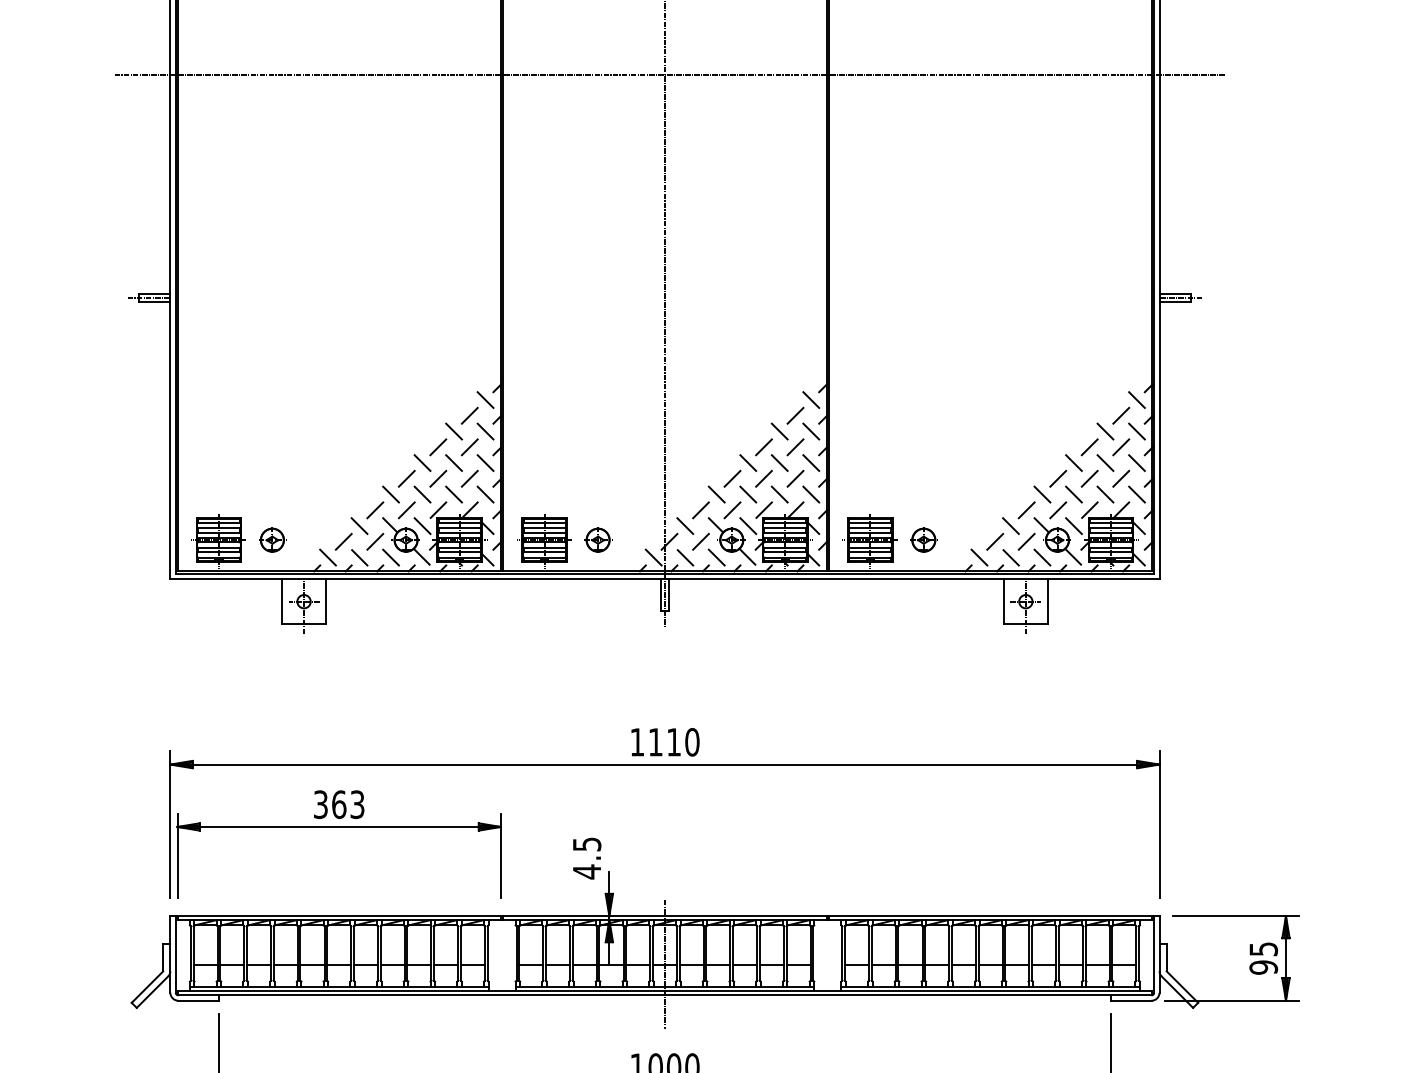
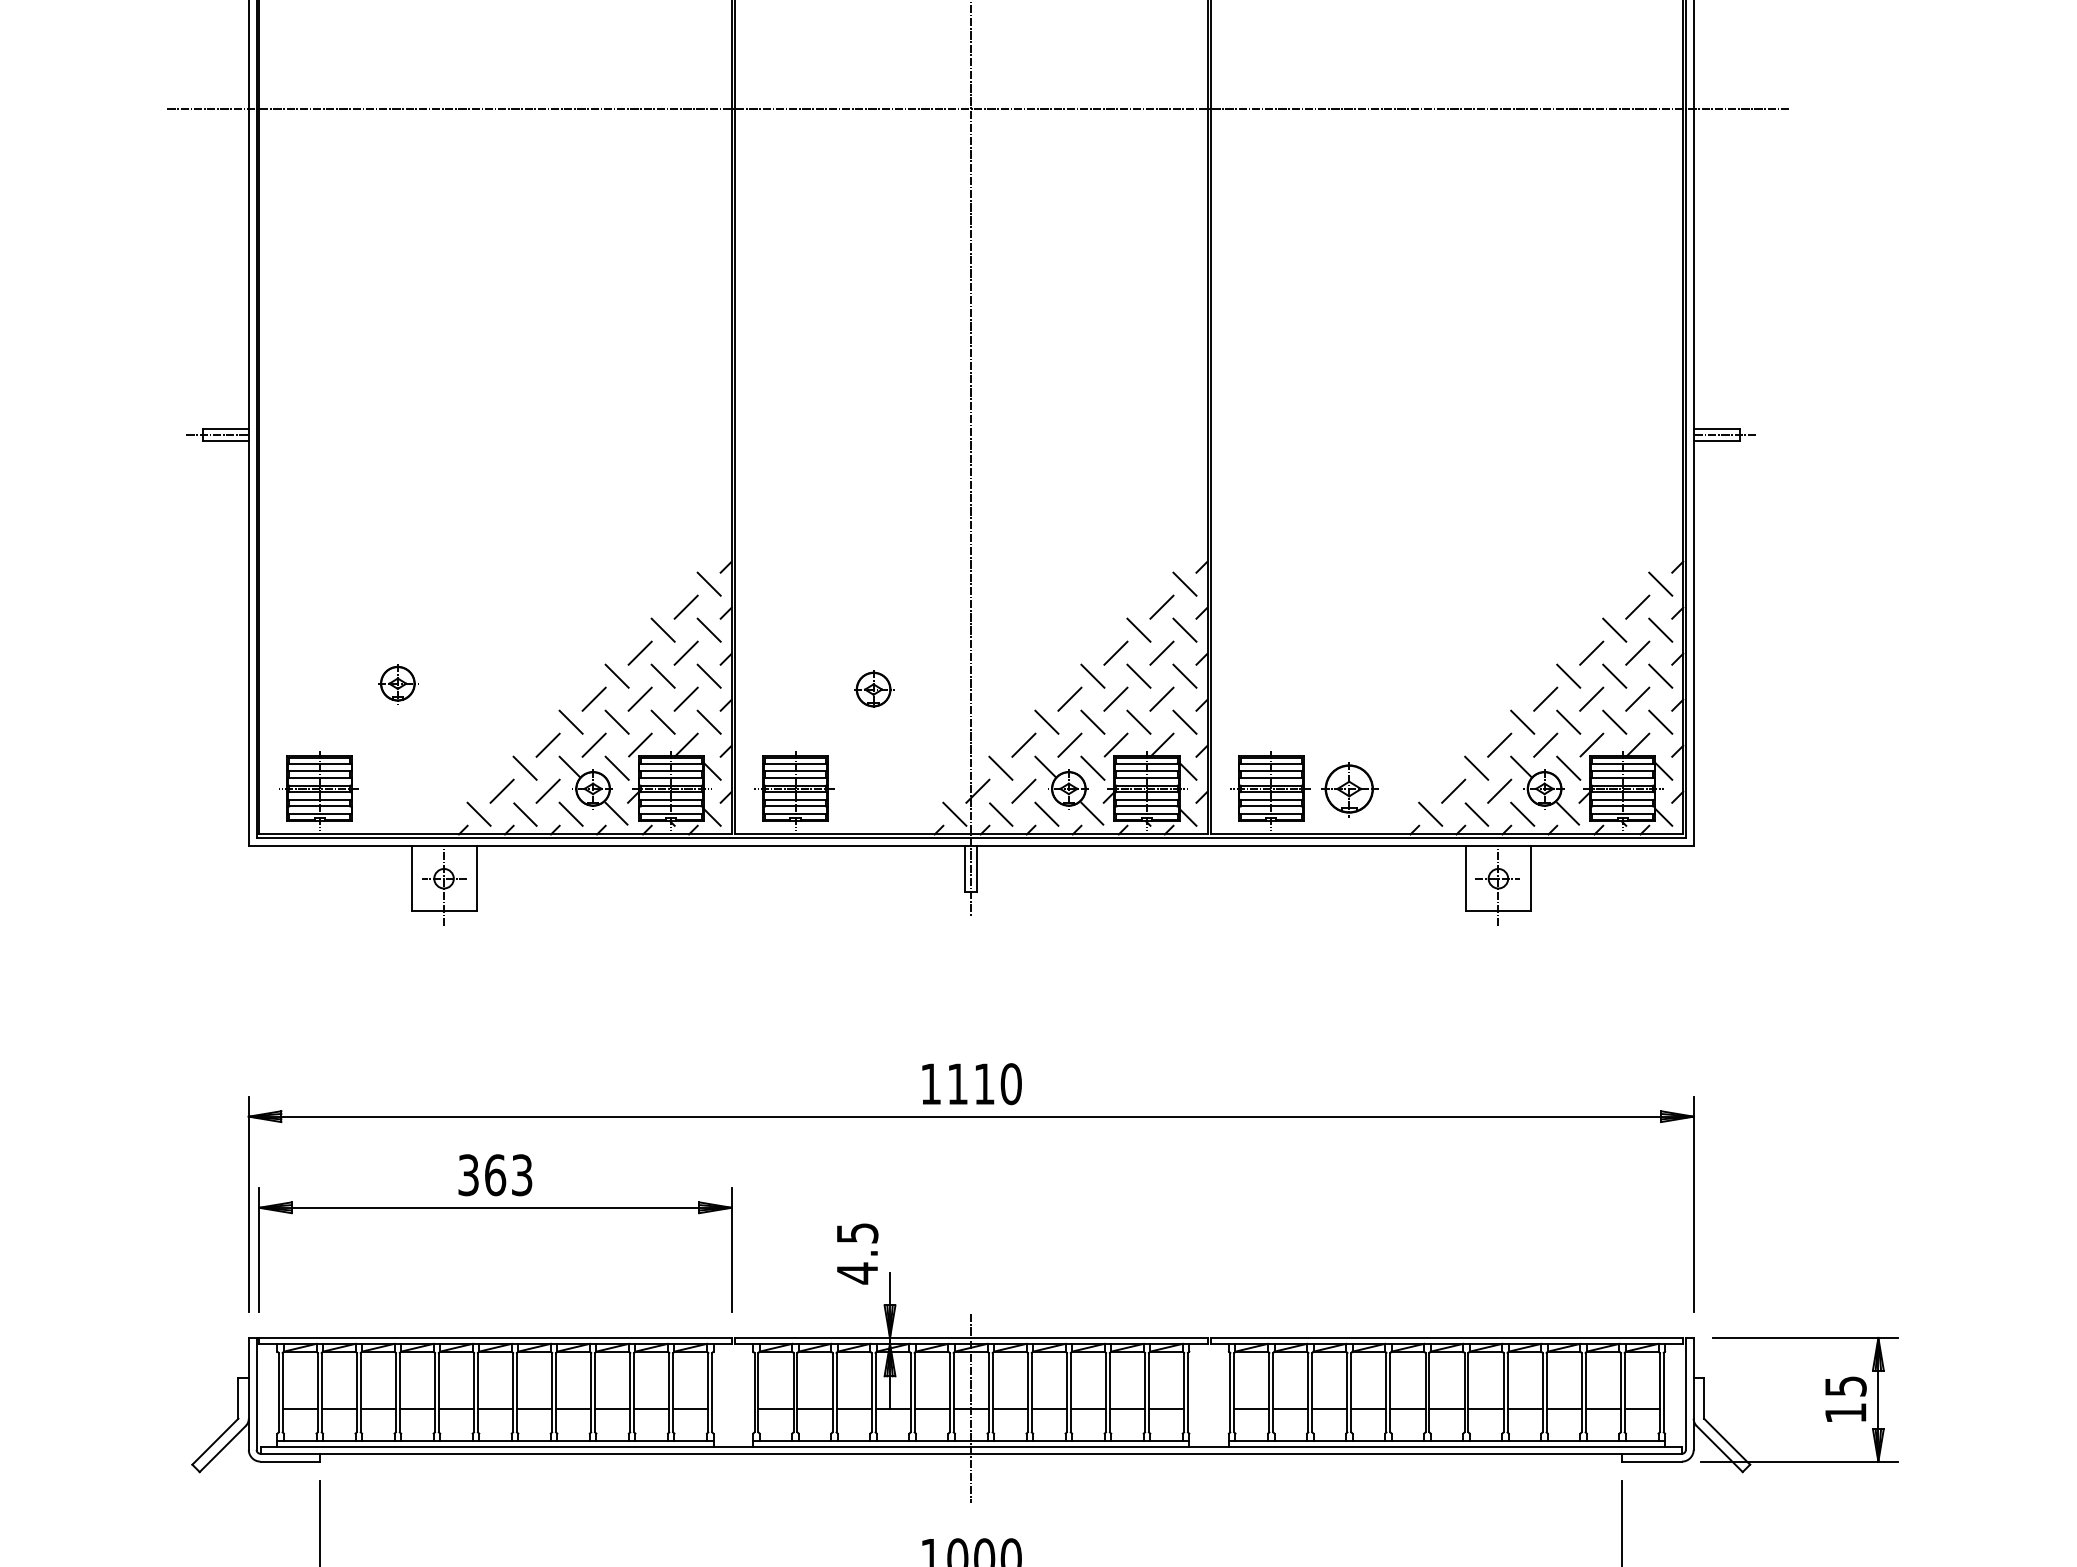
part: (272, 539) -> (397, 682), moved
part: (598, 539) -> (874, 688), moved
part: (923, 539) -> (1348, 787), size x1.4
text: (1263, 967) -> (1845, 1413), 95 -> 15

